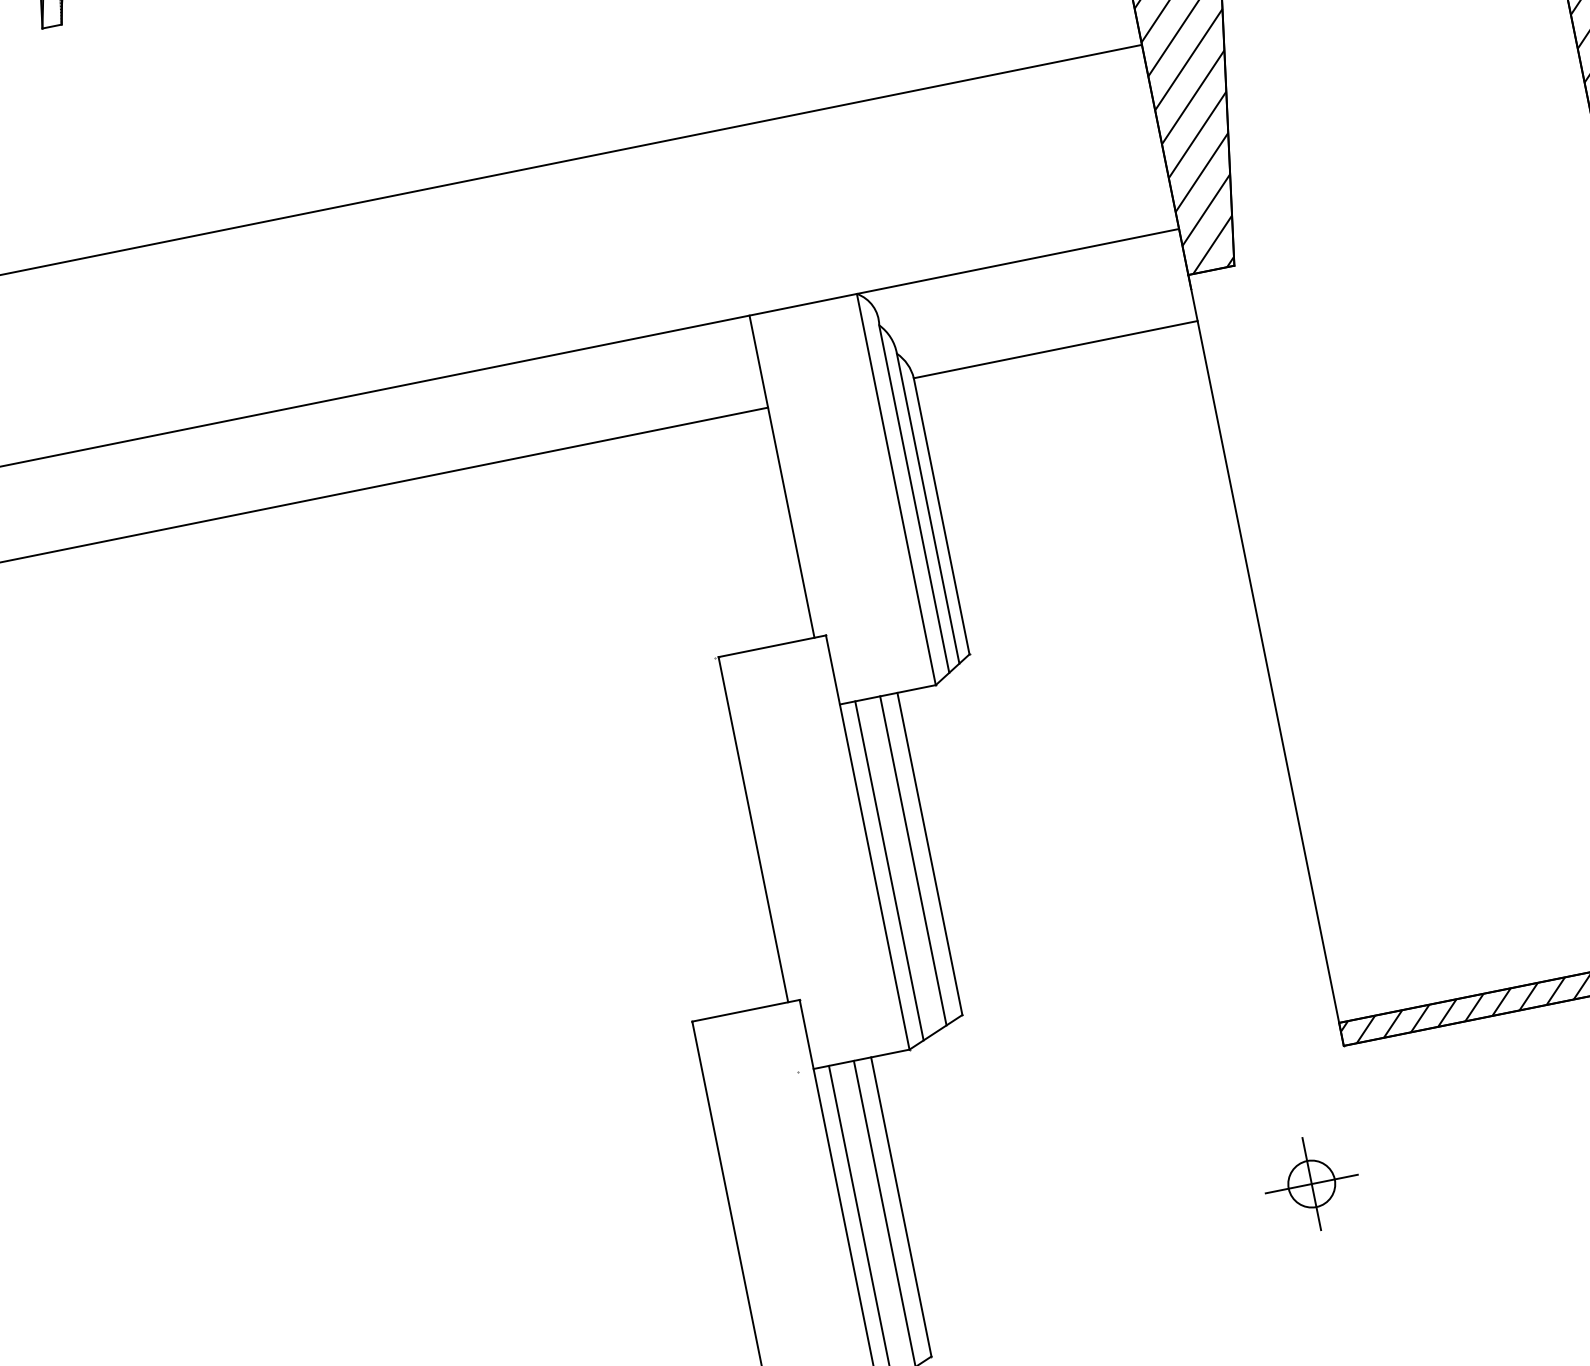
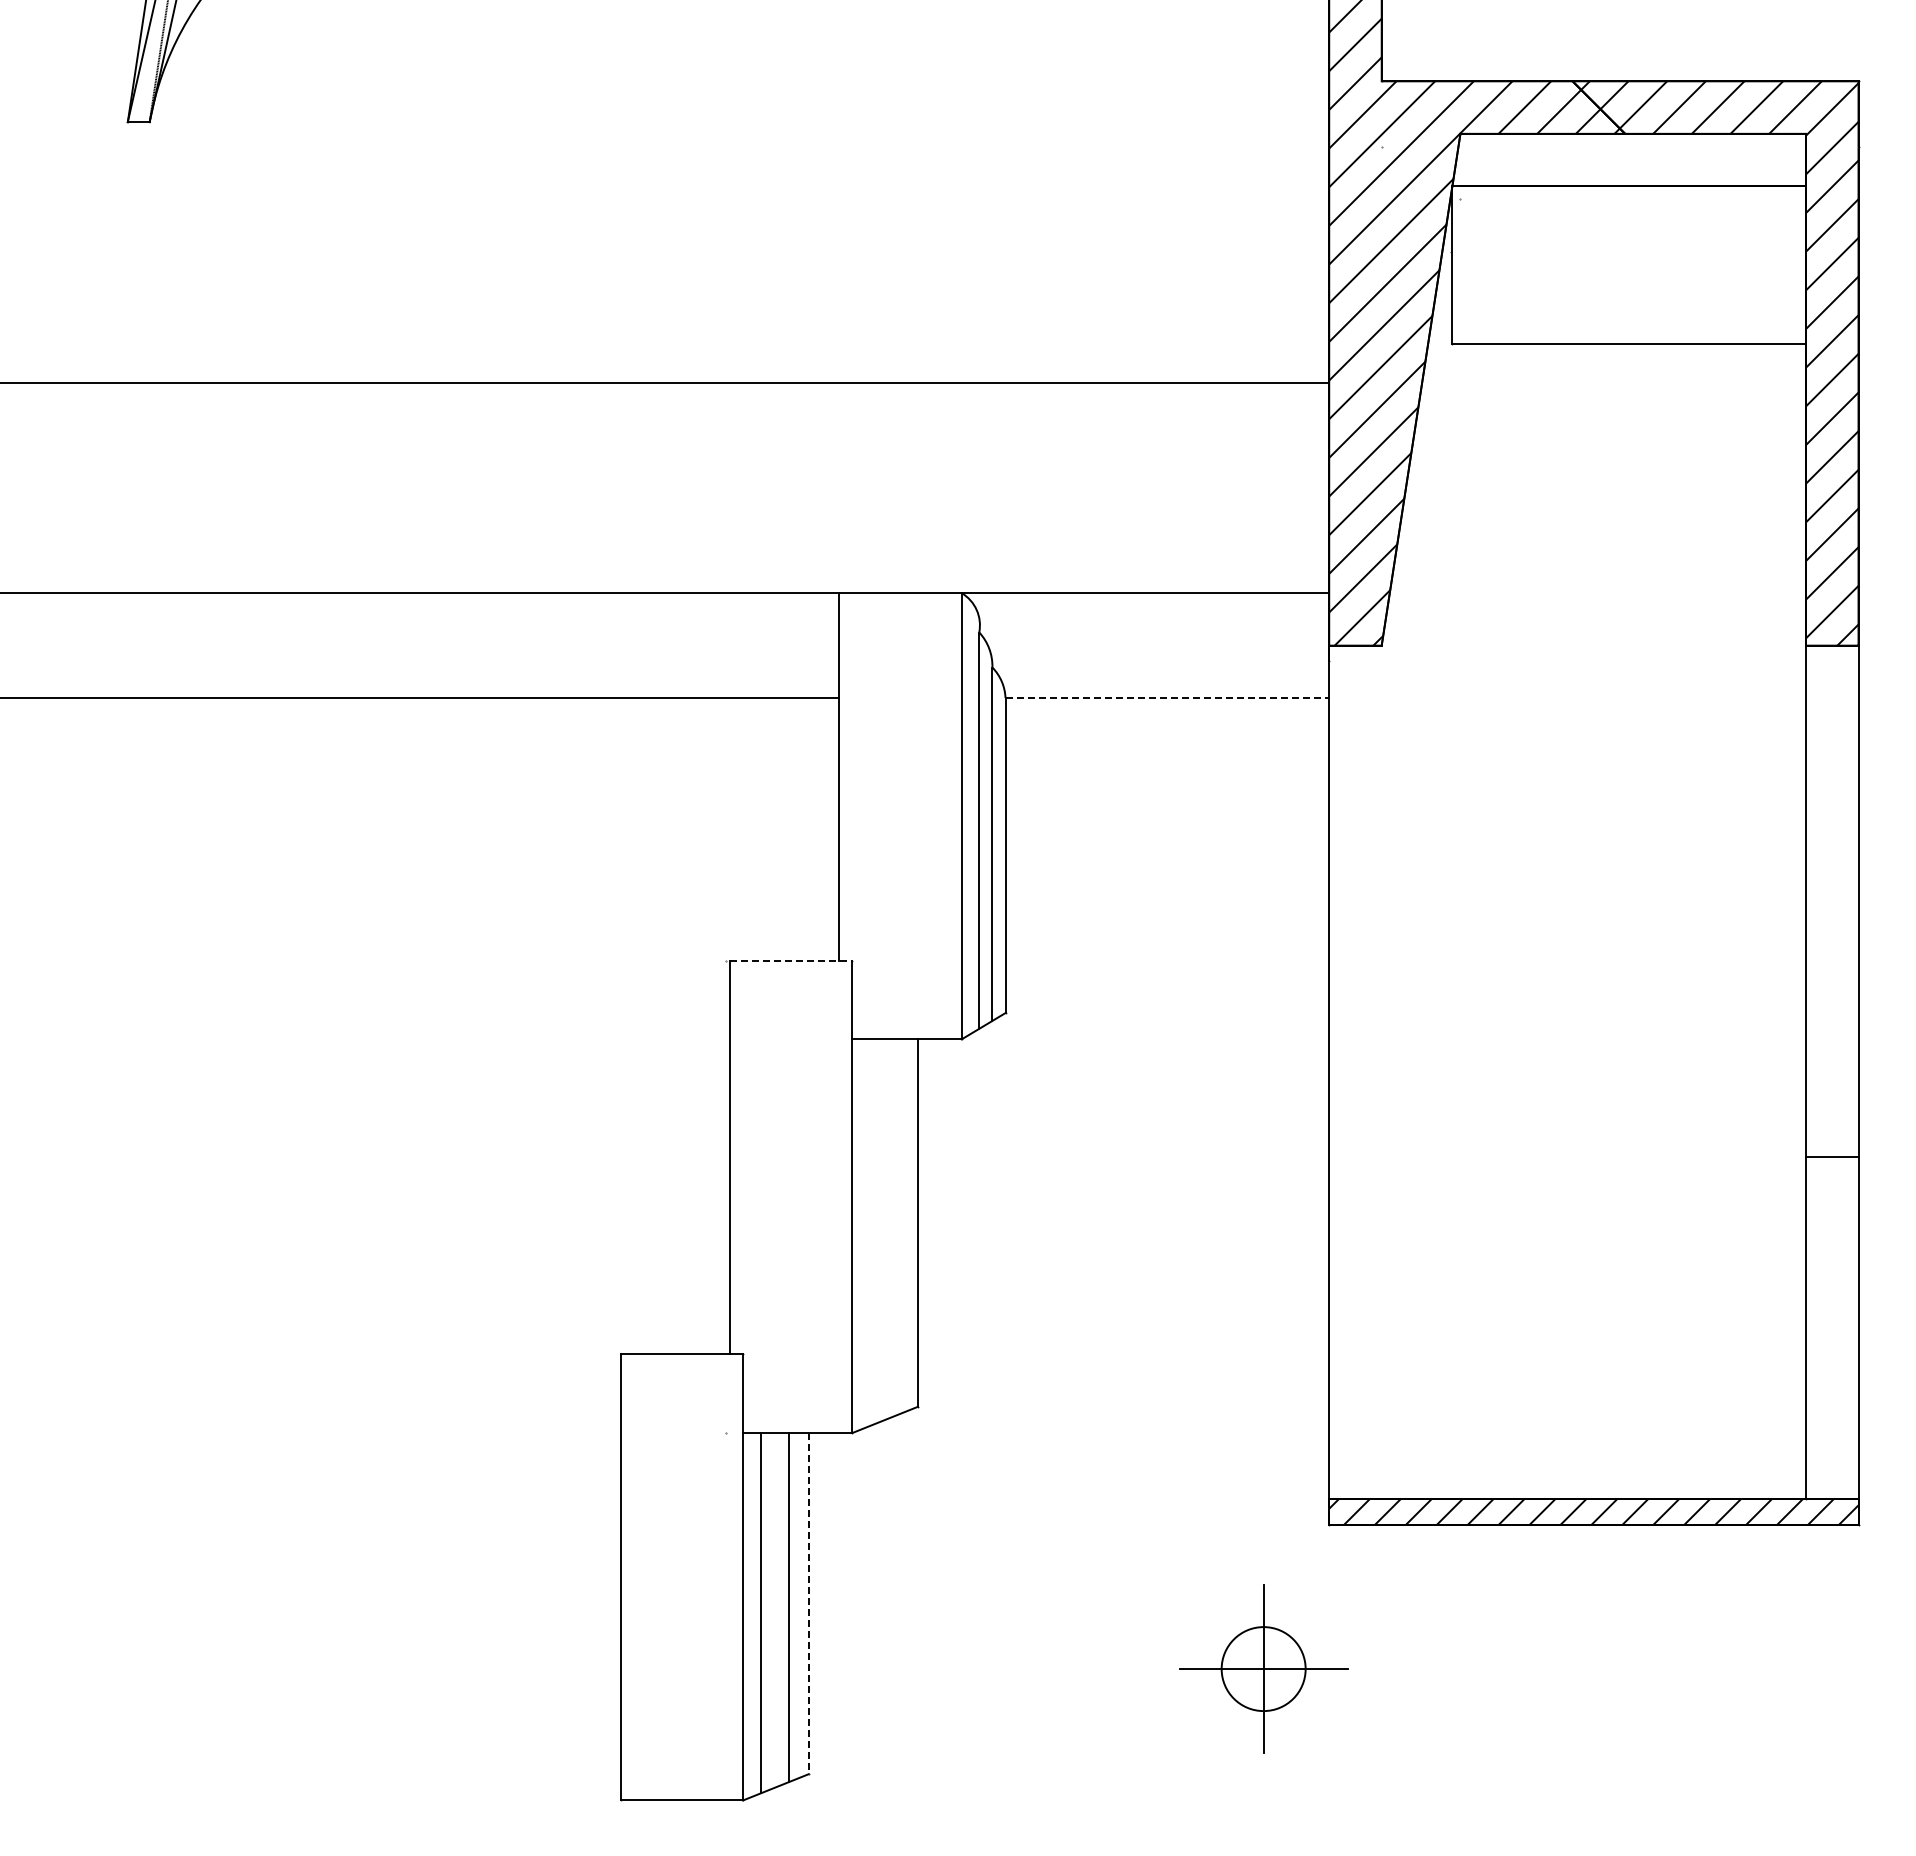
line: (1055, 349) -> (1167, 698), solid -> dashed
line: (772, 646) -> (791, 960), solid -> dashed
line: (913, 860) -> (898, 1226), removed
line: (889, 870) -> (869, 1232), removed
part: (1311, 1184) -> (1263, 1669), size x1.6
line: (901, 1206) -> (808, 1603), solid -> dashed

